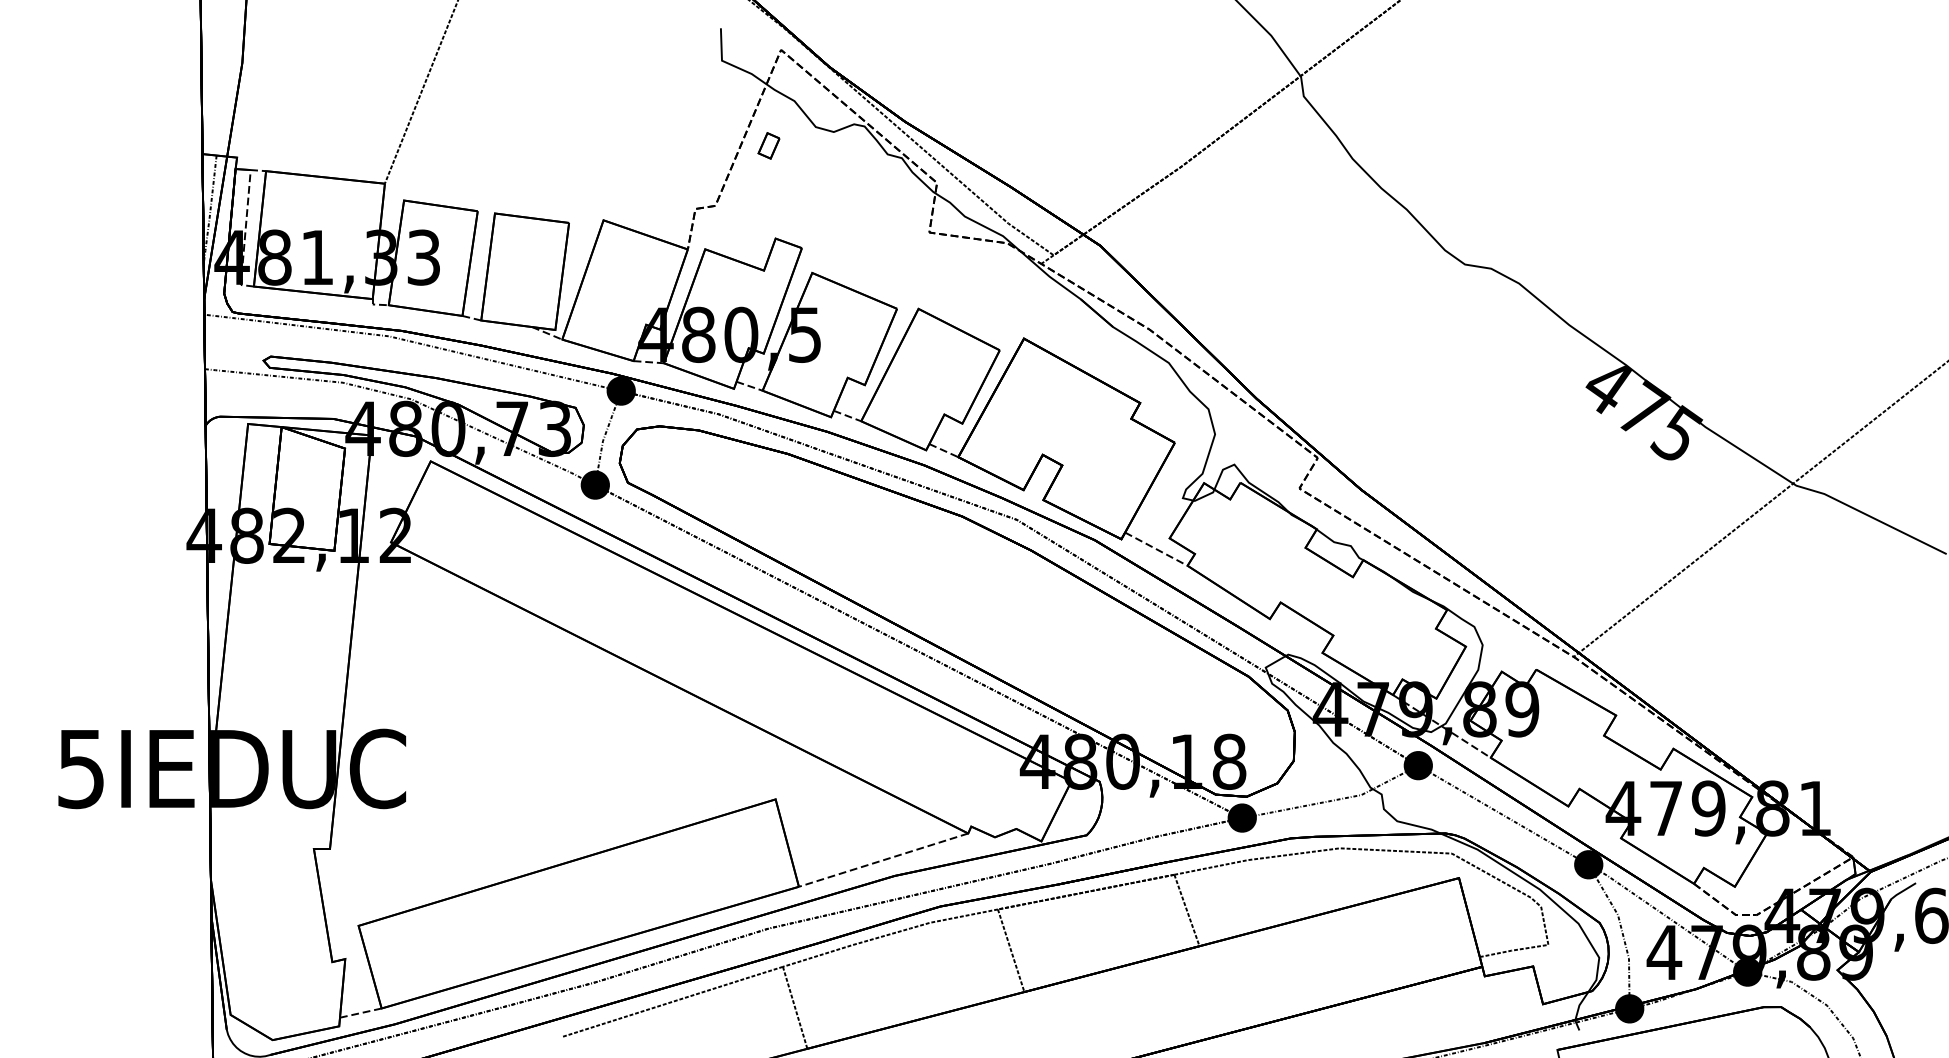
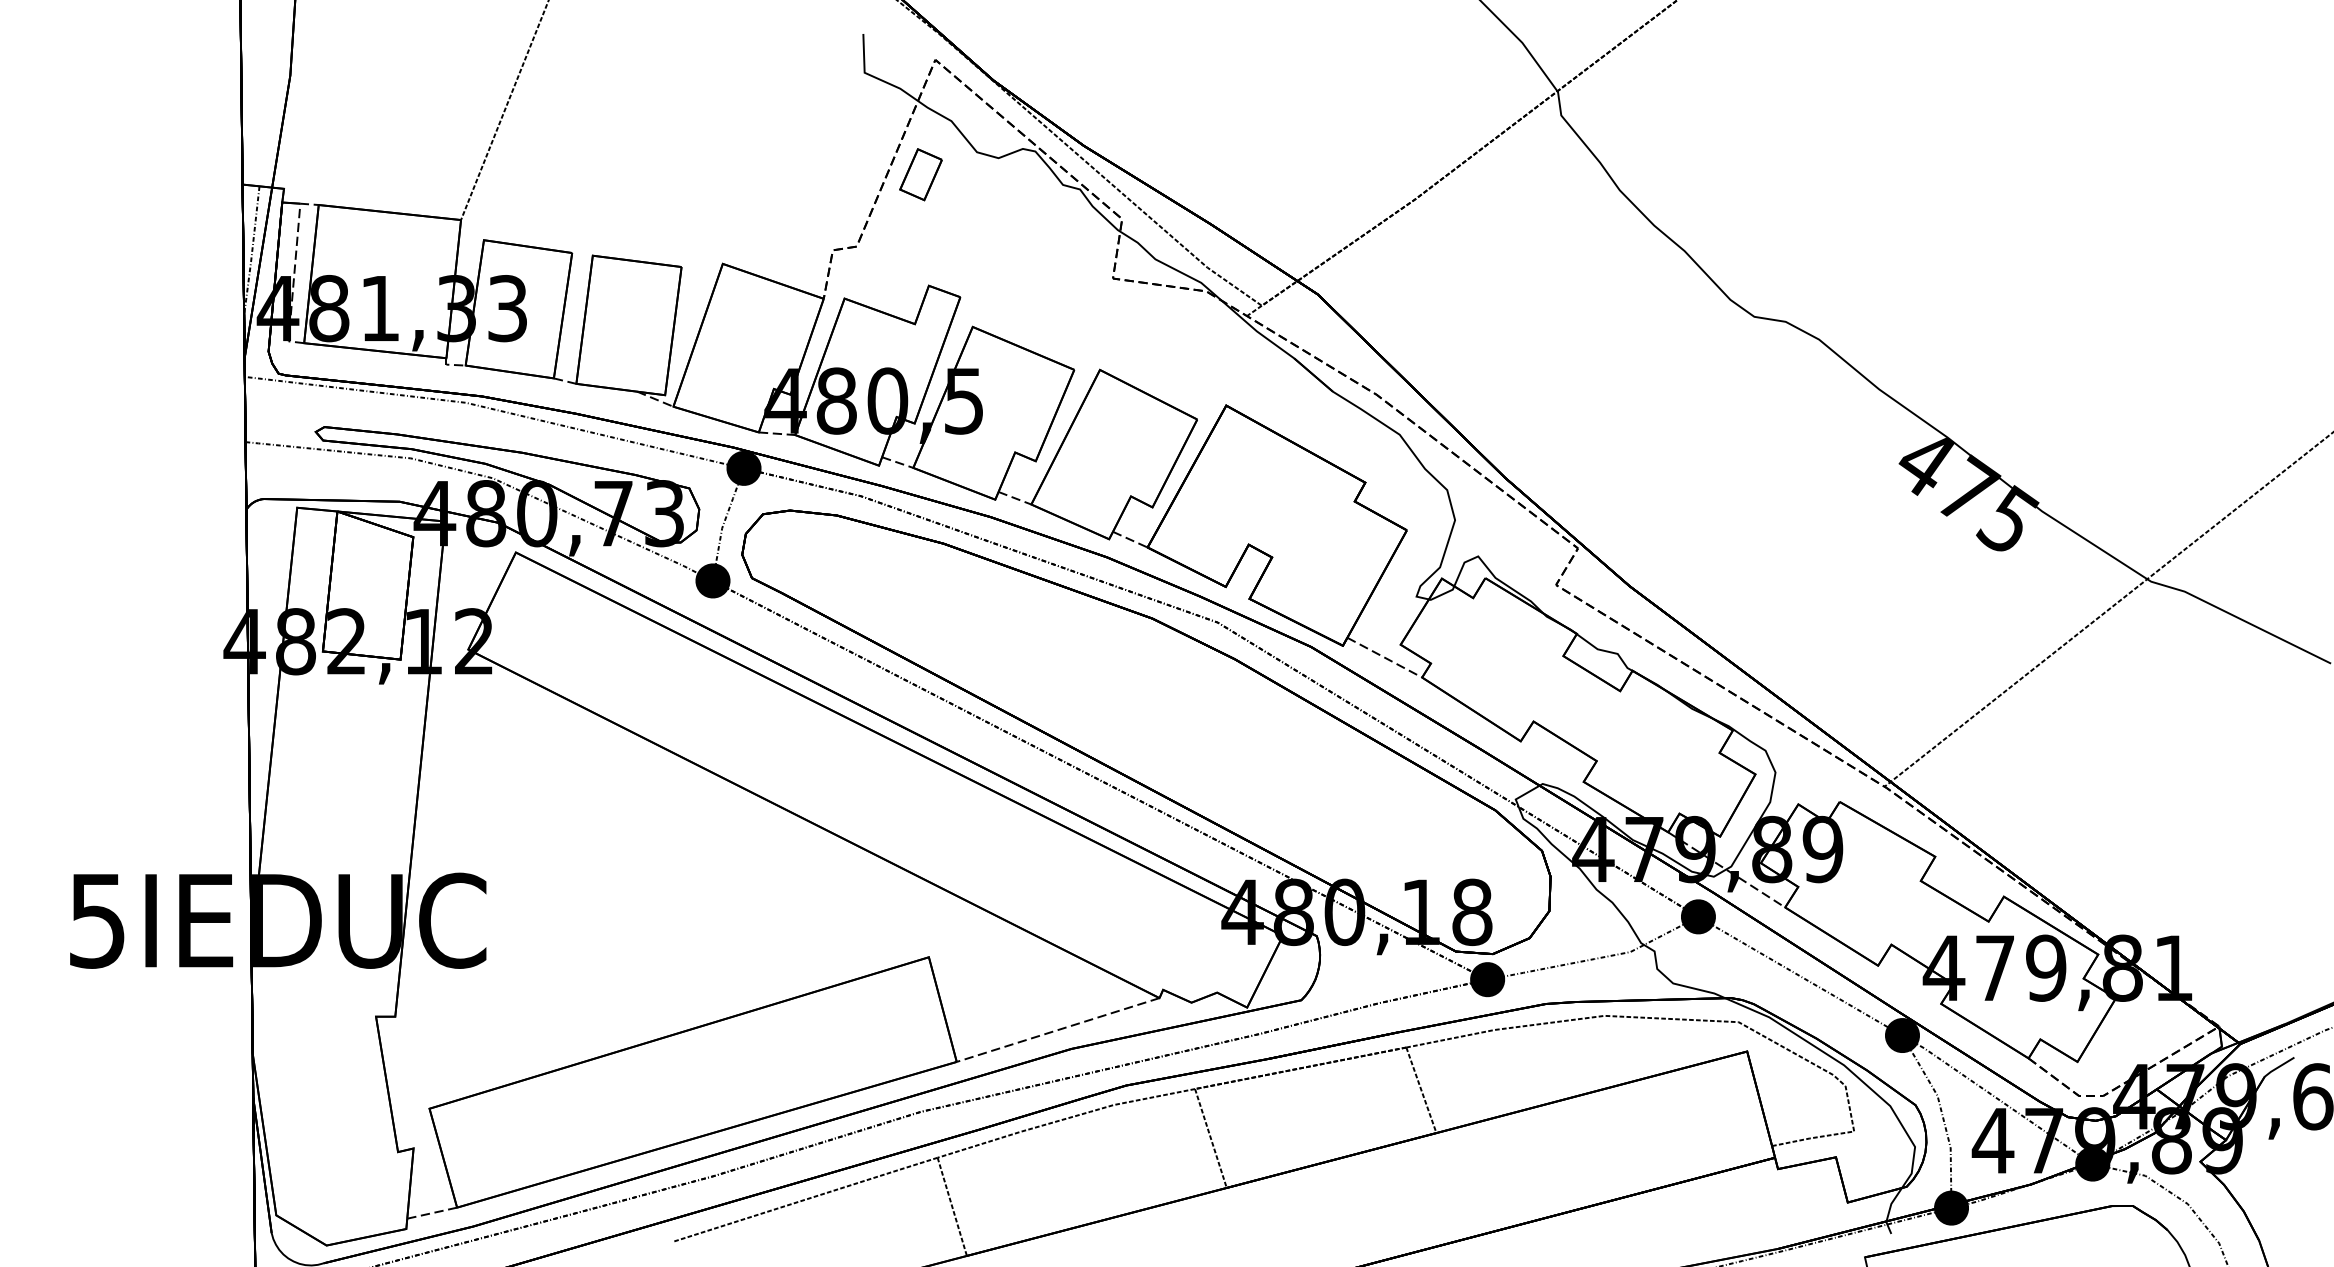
part: (768, 145) -> (920, 174), size x1.67

